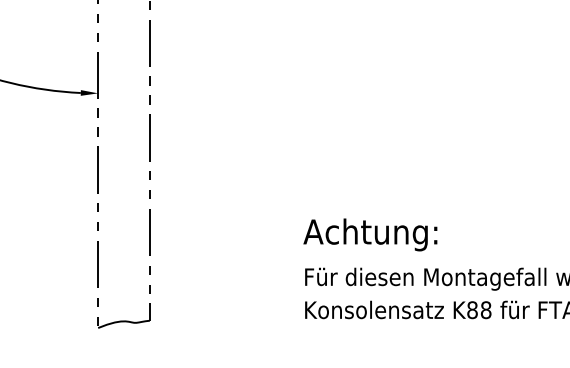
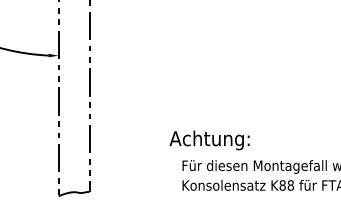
text: (370, 234) -> (209, 140), moved

